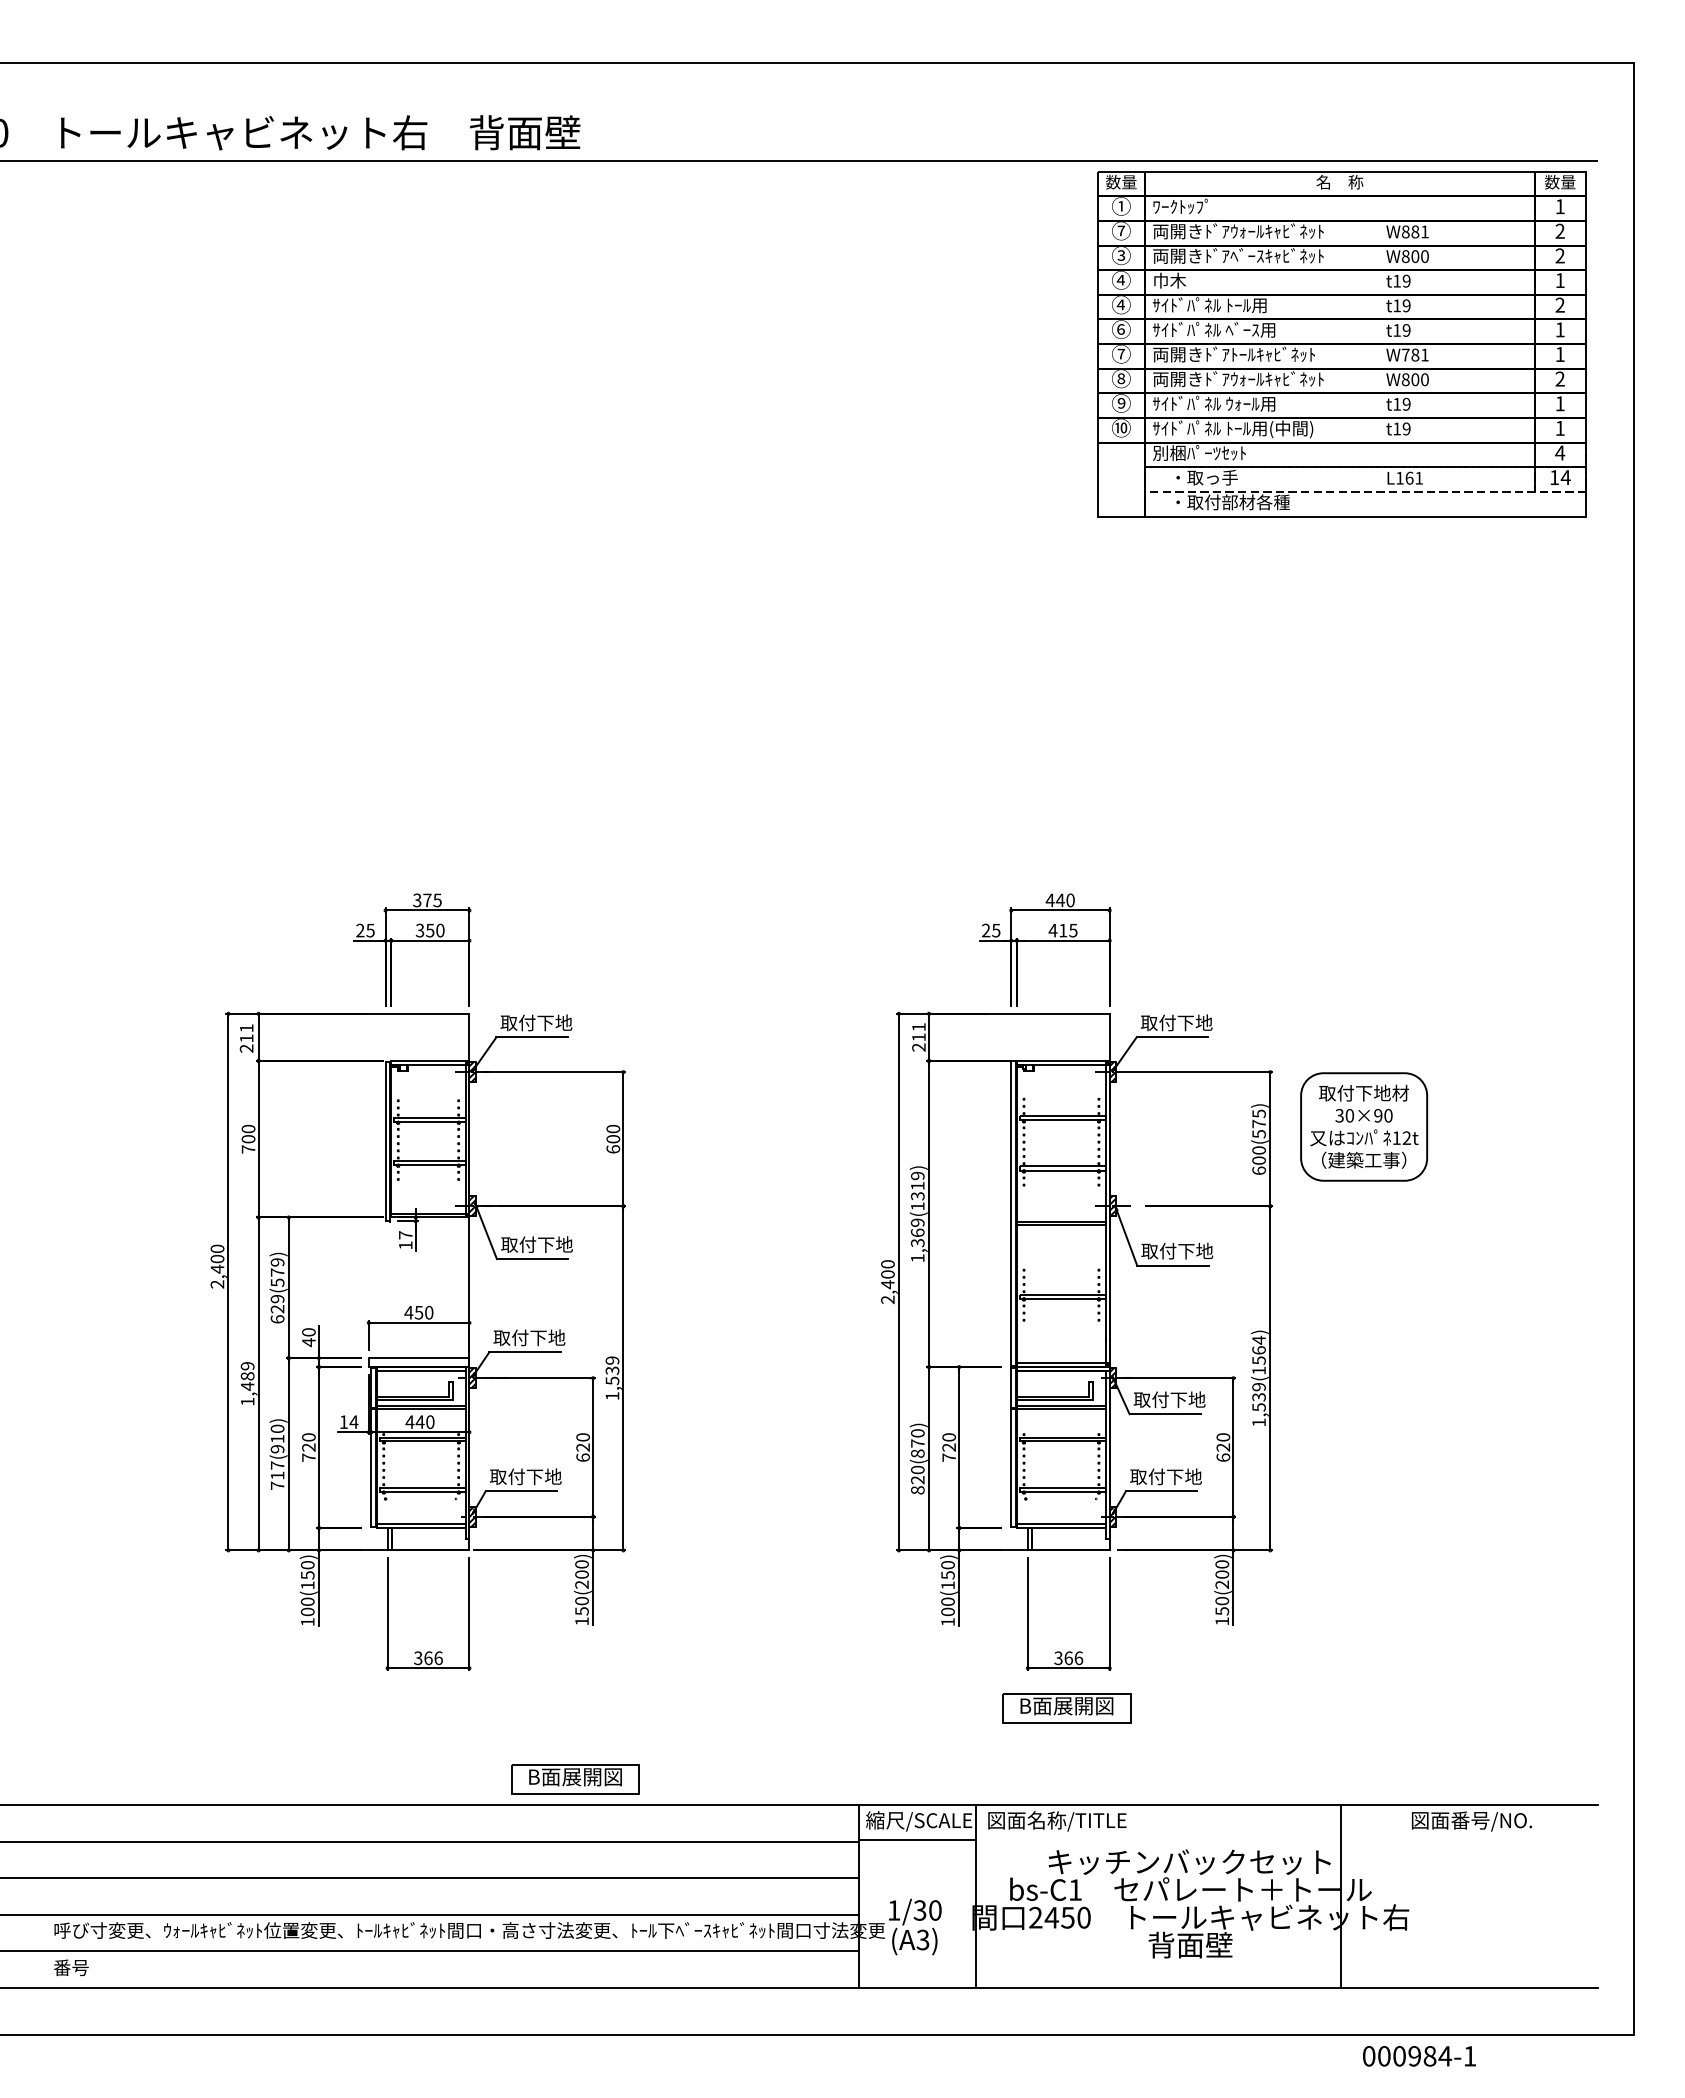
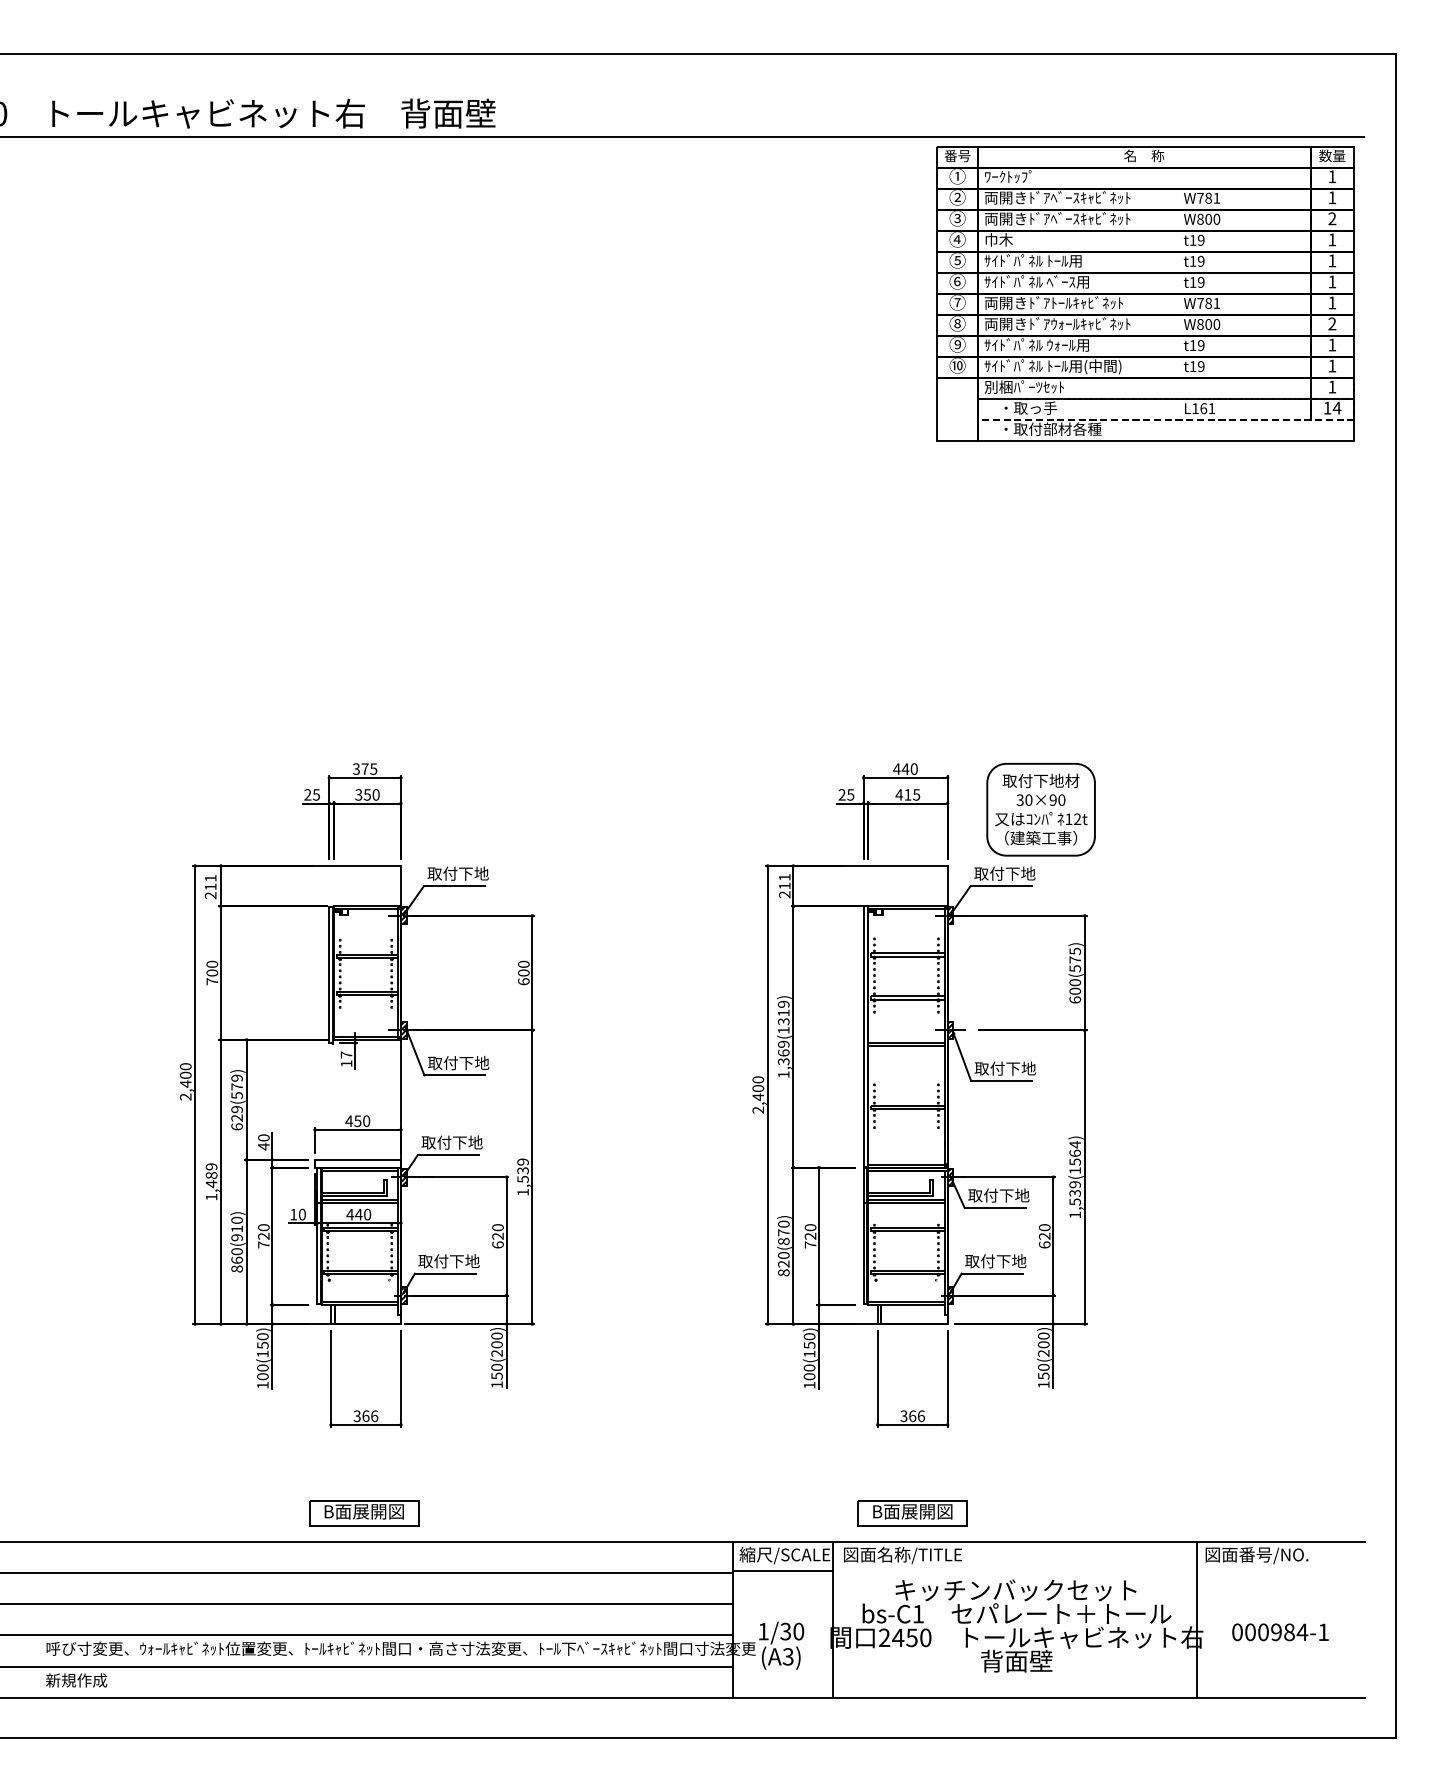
text: (1121, 182) -> (957, 156), 数量 -> 番号
text: (1121, 230) -> (957, 197), ⑦ -> ②
text: (1247, 230) -> (1065, 197), 両開きﾄﾞｱｳｫｰﾙｷｬﾋﾞﾈｯﾄ -> 両開きﾄﾞｱﾍﾞｰｽｷｬﾋﾞﾈｯﾄ
text: (1559, 230) -> (1331, 197), 2 -> 1
text: (1405, 231) -> (1200, 197), W881 -> W781
text: (1120, 304) -> (956, 260), ④ -> ⑤
text: (1559, 304) -> (1331, 260), 2 -> 1
text: (1560, 452) -> (1332, 386), 4 -> 1
part: (1364, 1126) -> (1041, 809), moved
text: (353, 1421) -> (301, 1214), 14 -> 10
text: (277, 1475) -> (237, 1260), 717(910) -> 860(910)
part: (1066, 1708) -> (912, 1513), moved
part: (575, 1779) -> (364, 1513), moved
line: (1341, 1896) -> (1196, 1619), moved
text: (89, 1967) -> (76, 1680), 番号 -> 新規作成
text: (1419, 2056) -> (1280, 1632), moved

